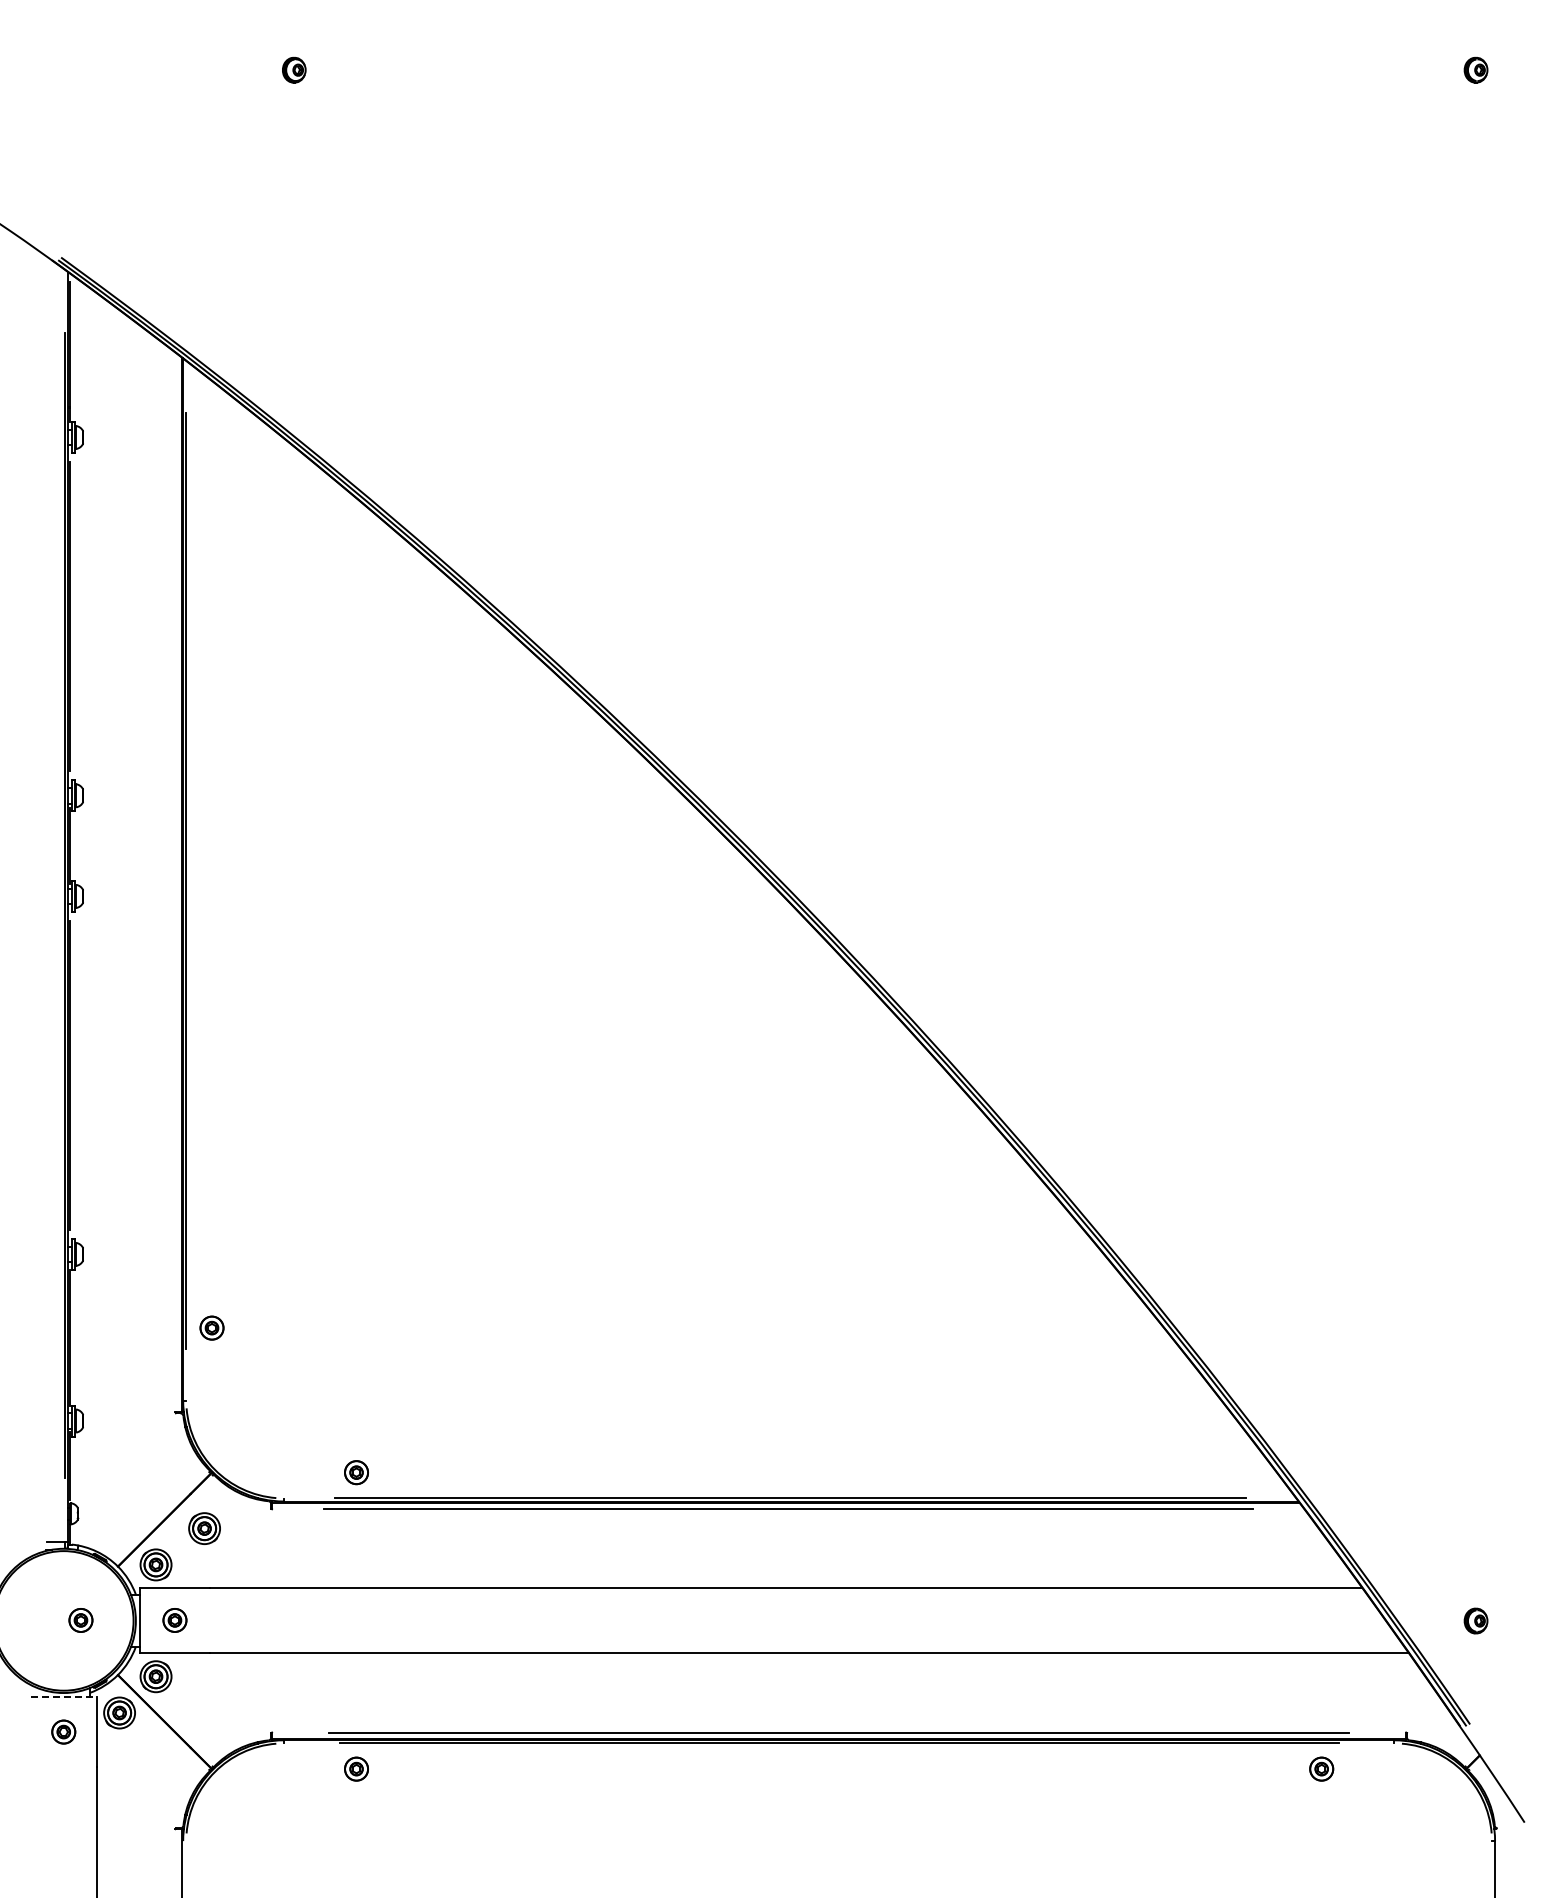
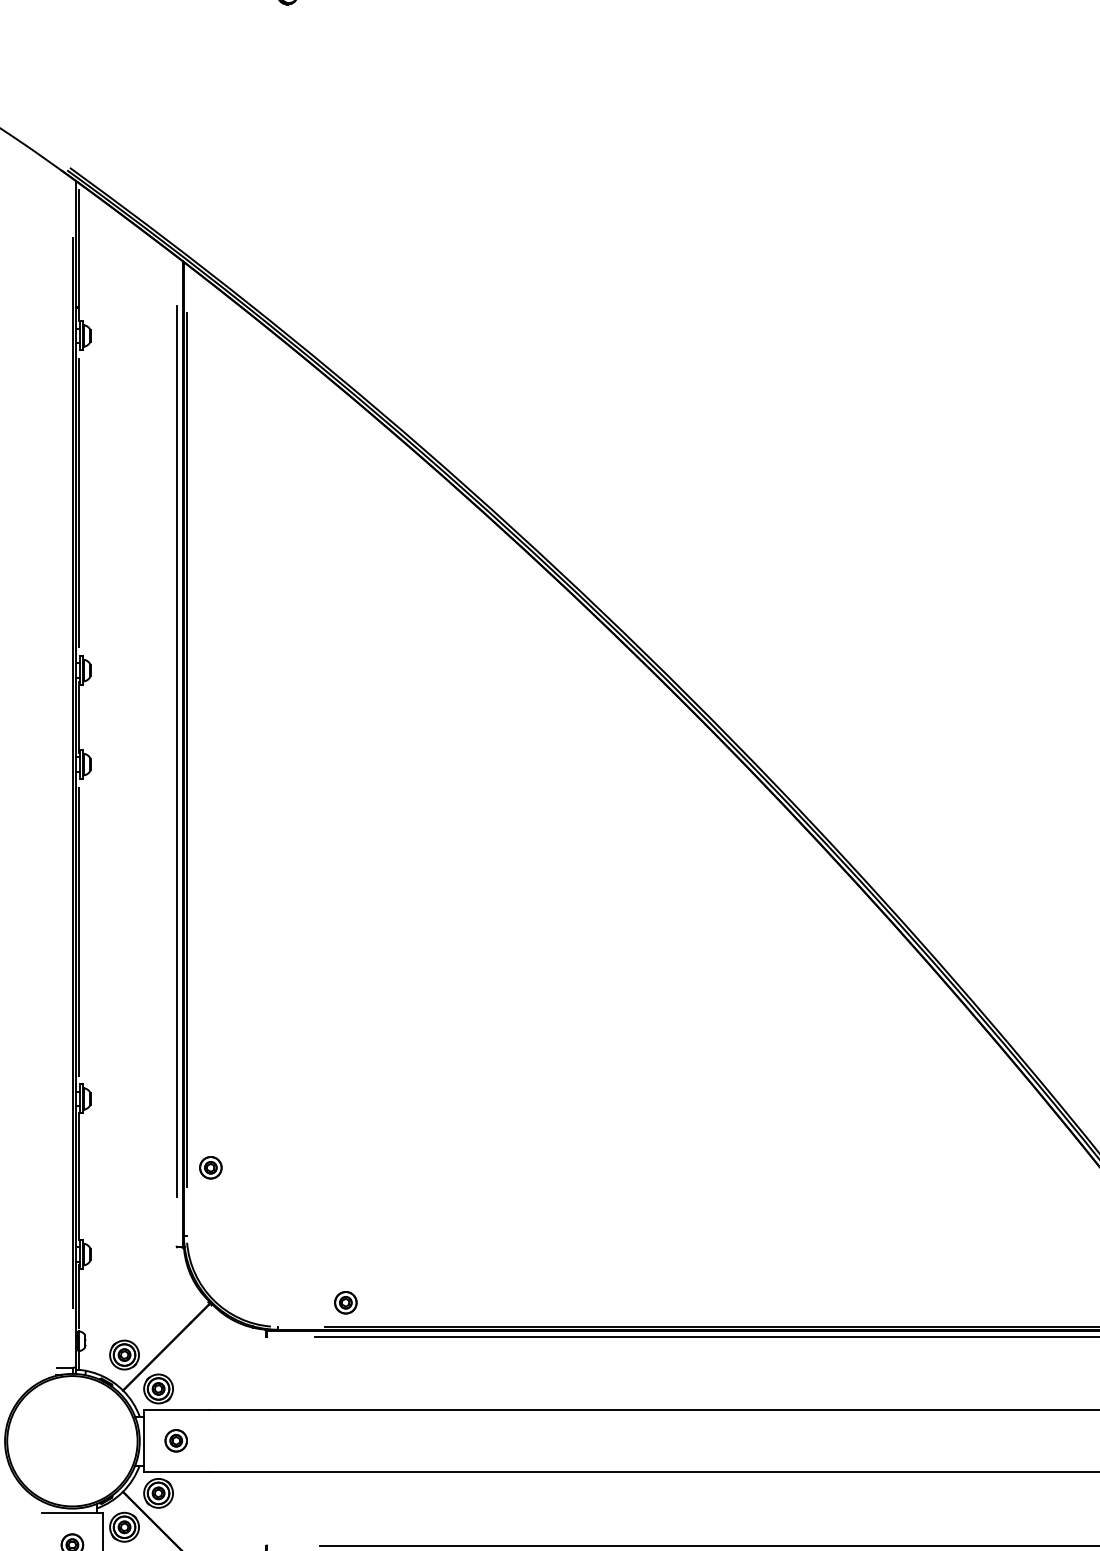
line: (175, 882) -> (176, 751), added
part: (204, 1528) -> (124, 1354), moved
part: (80, 1620) -> (88, 1440), removed
line: (63, 1697) -> (72, 1512), dashed -> solid

